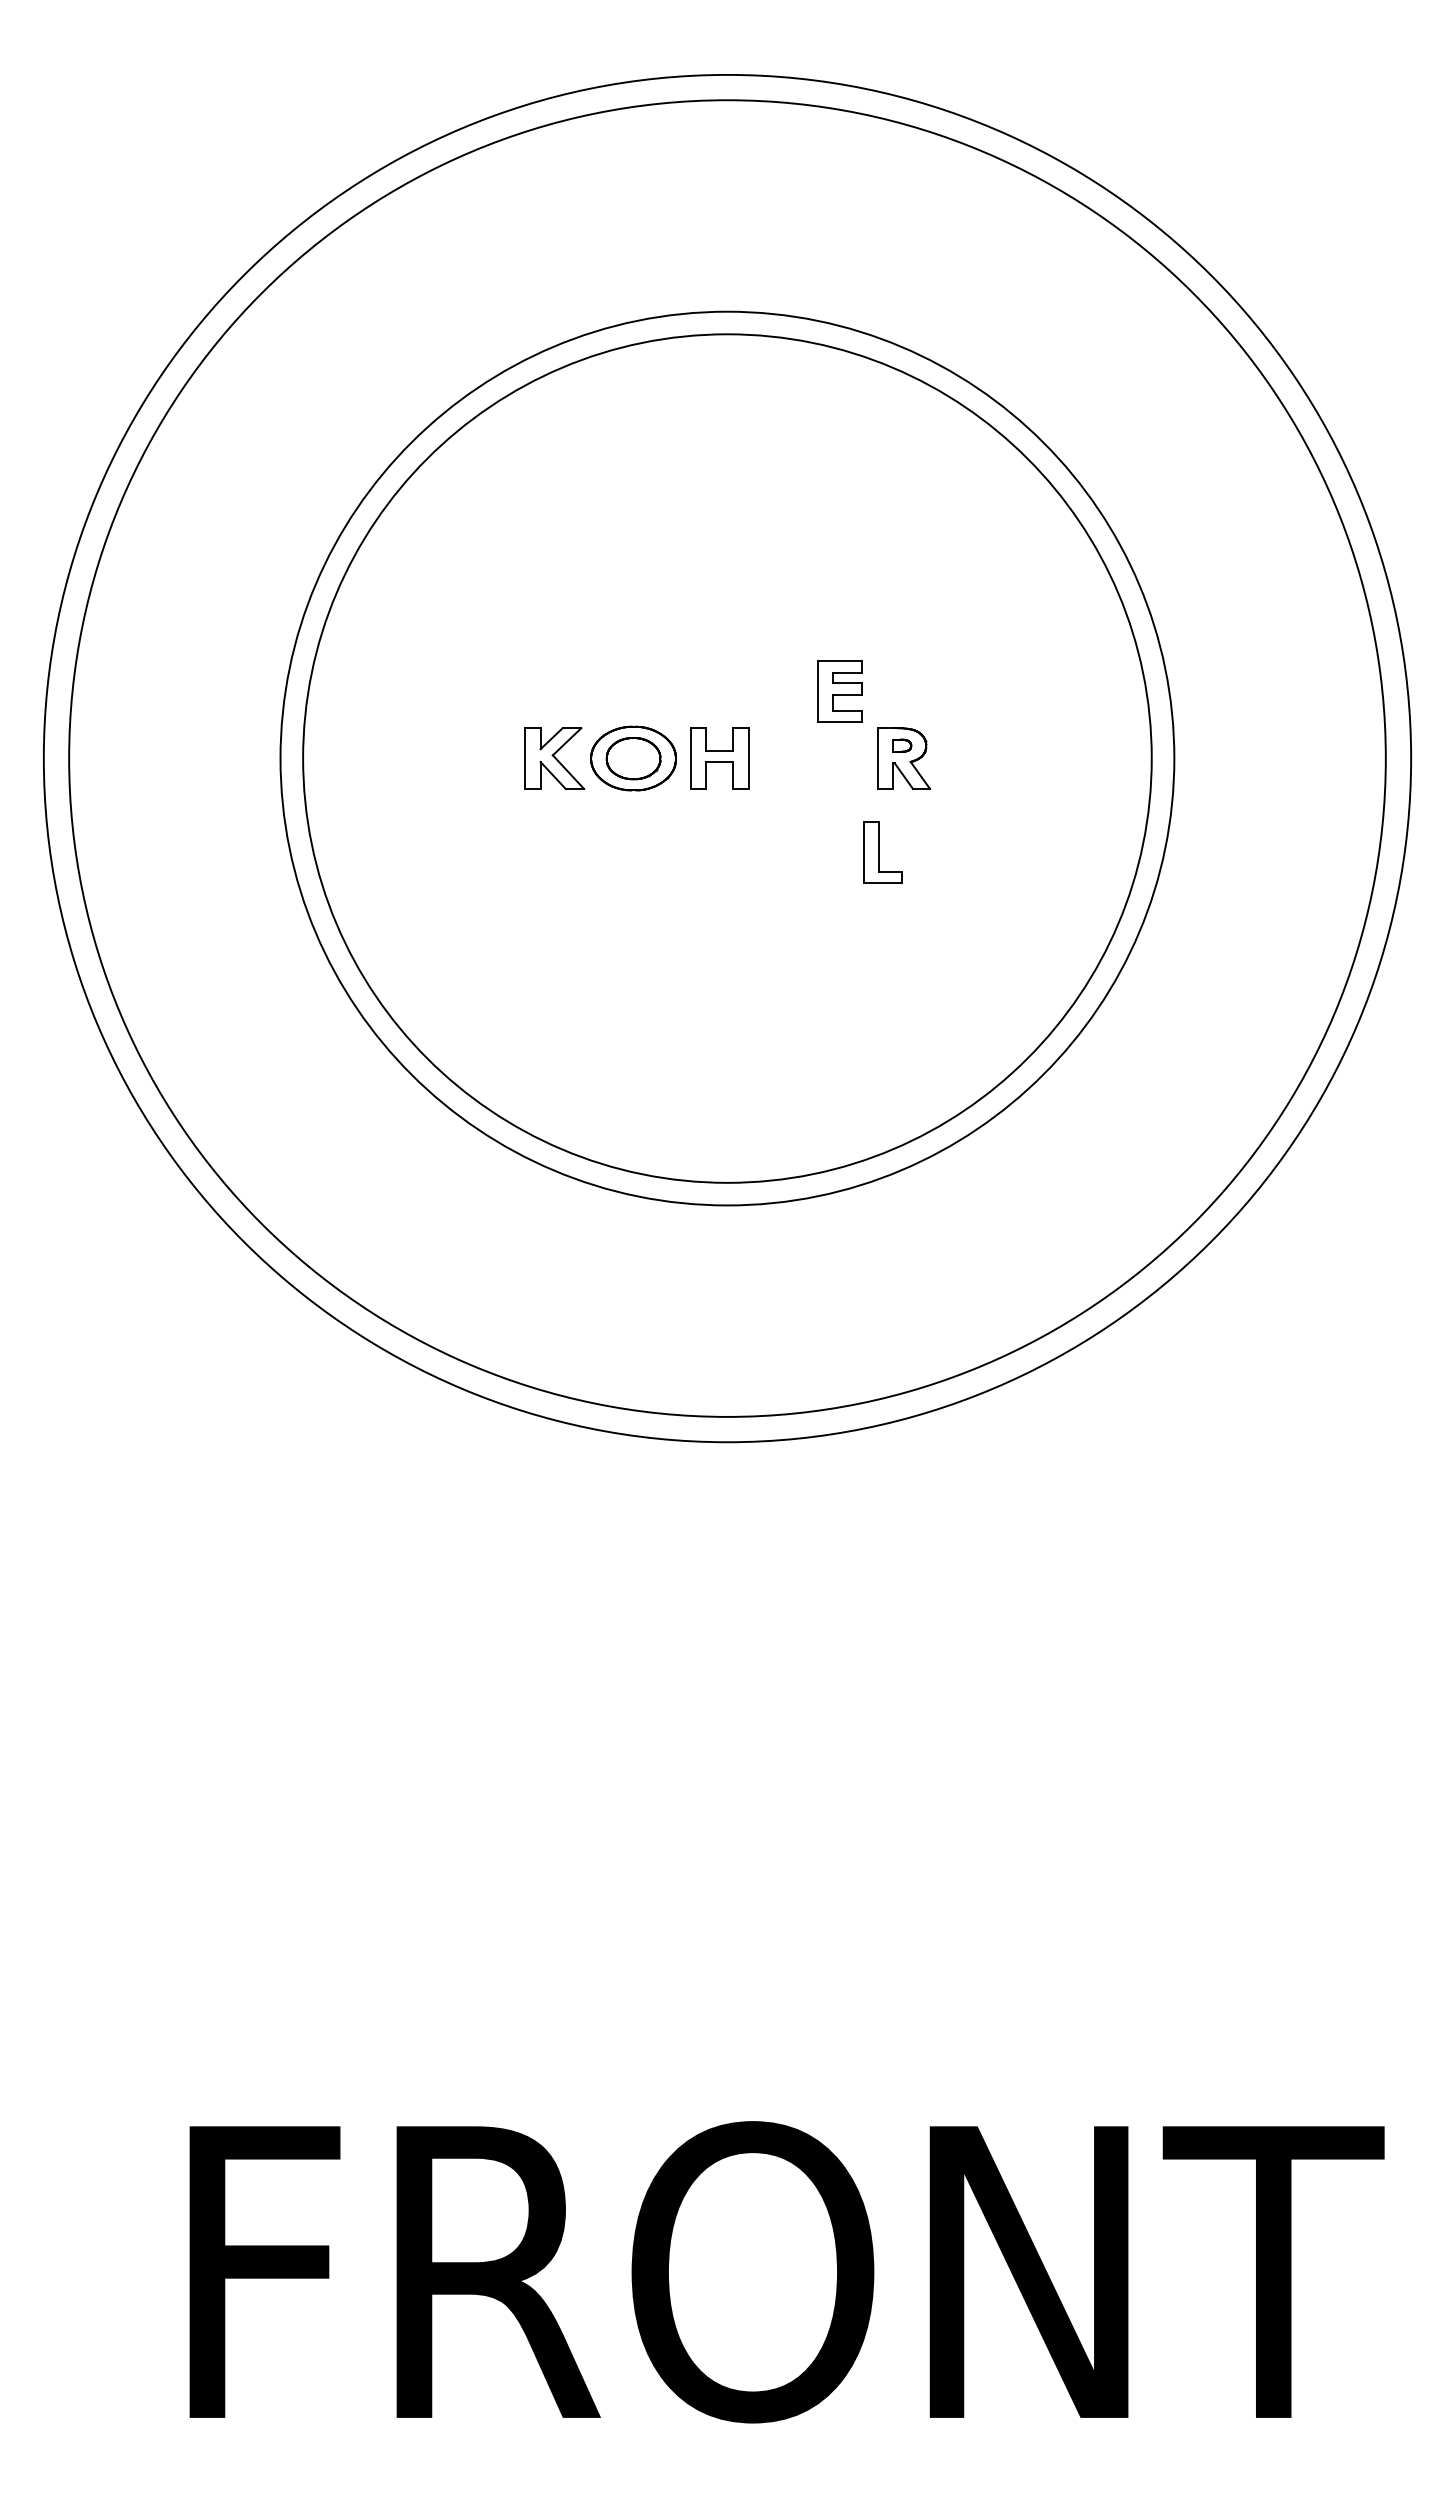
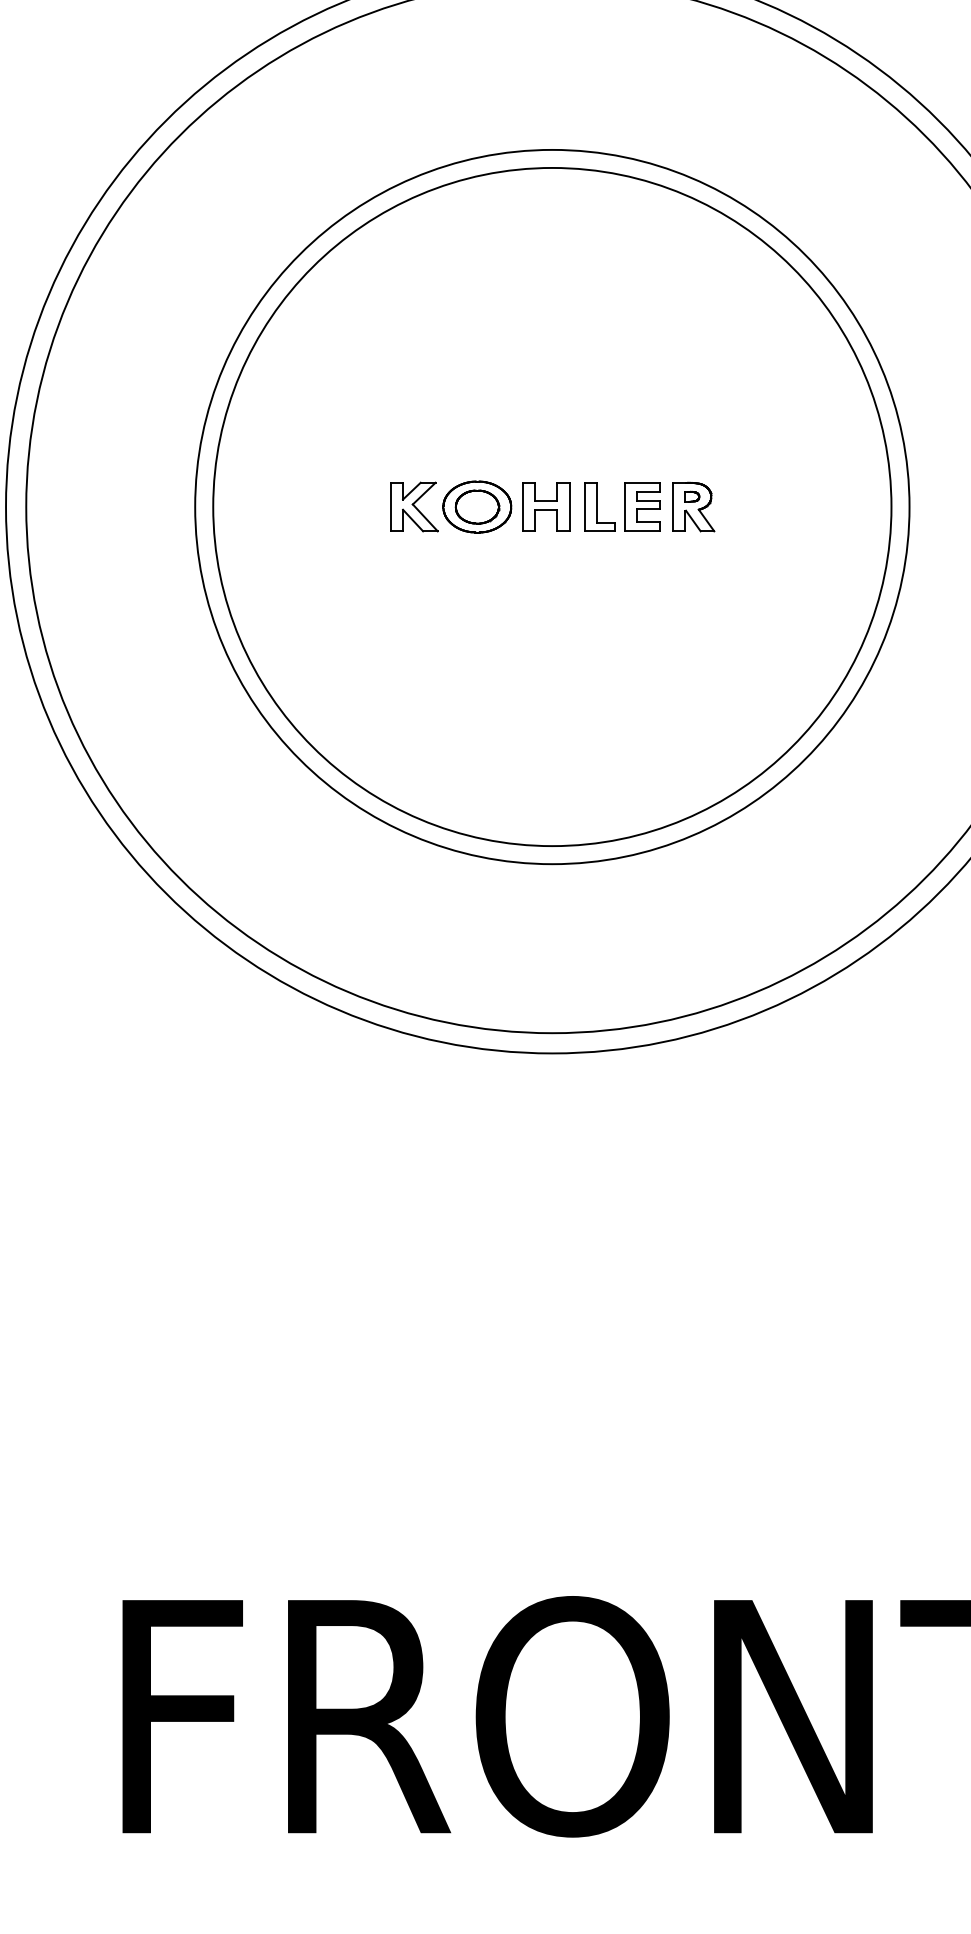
part: (839, 691) -> (641, 506), moved
part: (882, 852) -> (599, 506), moved

